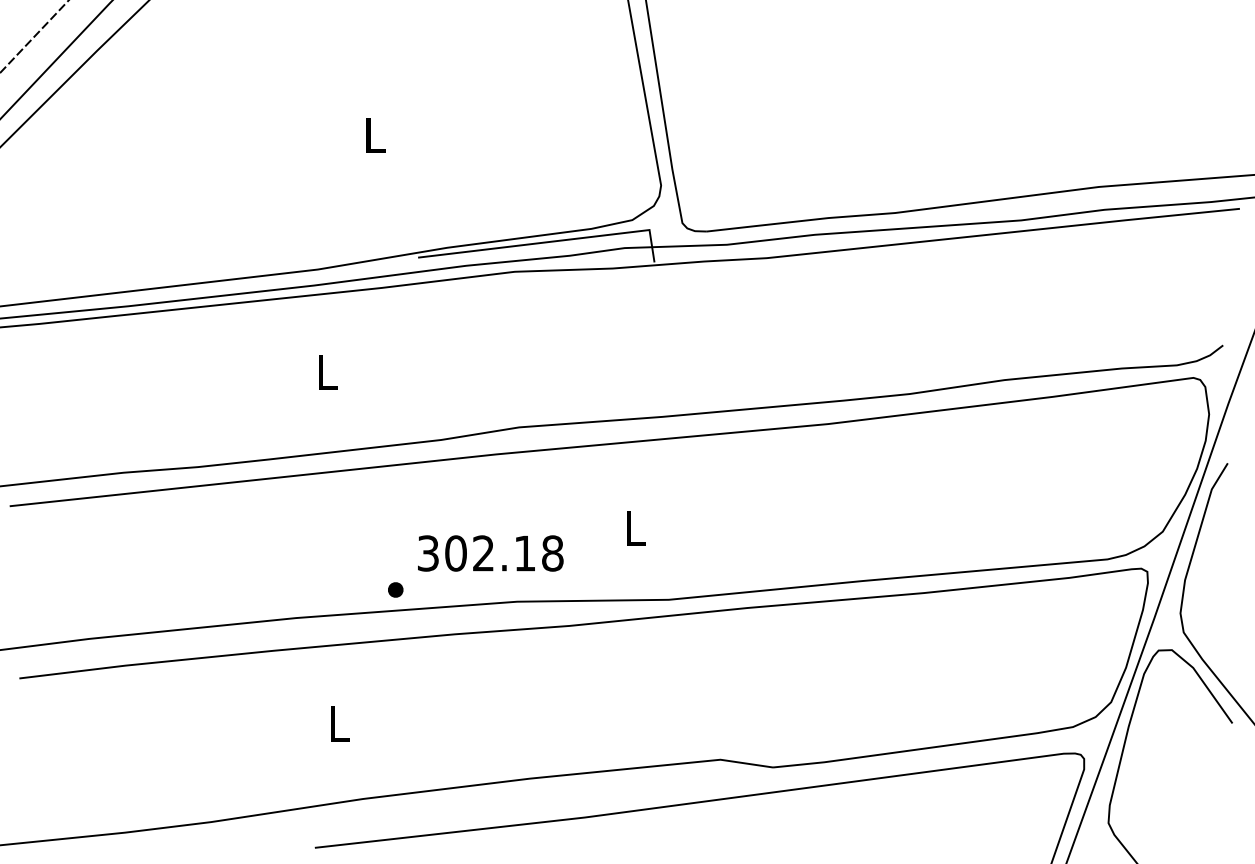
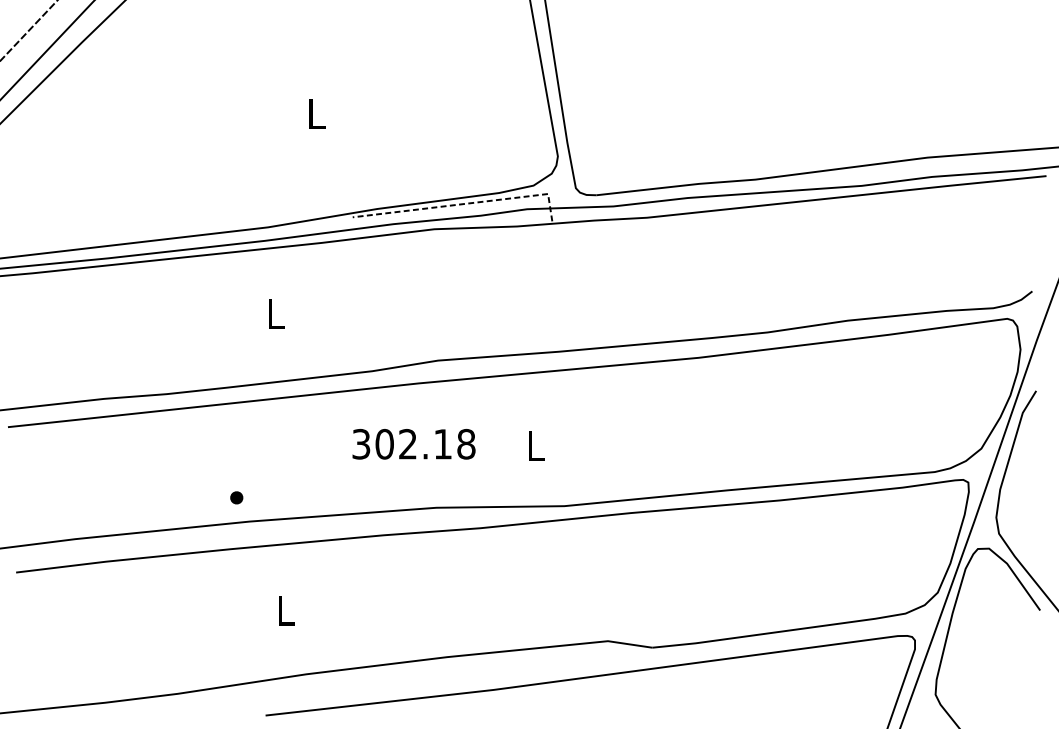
line: (550, 241) -> (464, 203), solid -> dashed
text: (490, 553) -> (413, 444), moved
part: (395, 589) -> (236, 497), moved

